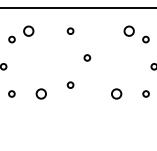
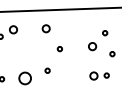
circle: (70, 30) -> (46, 28), size x1.6
circle: (128, 30) -> (91, 46), moved
circle: (40, 93) -> (24, 78), size x1.6
circle: (116, 93) -> (93, 75), moved

